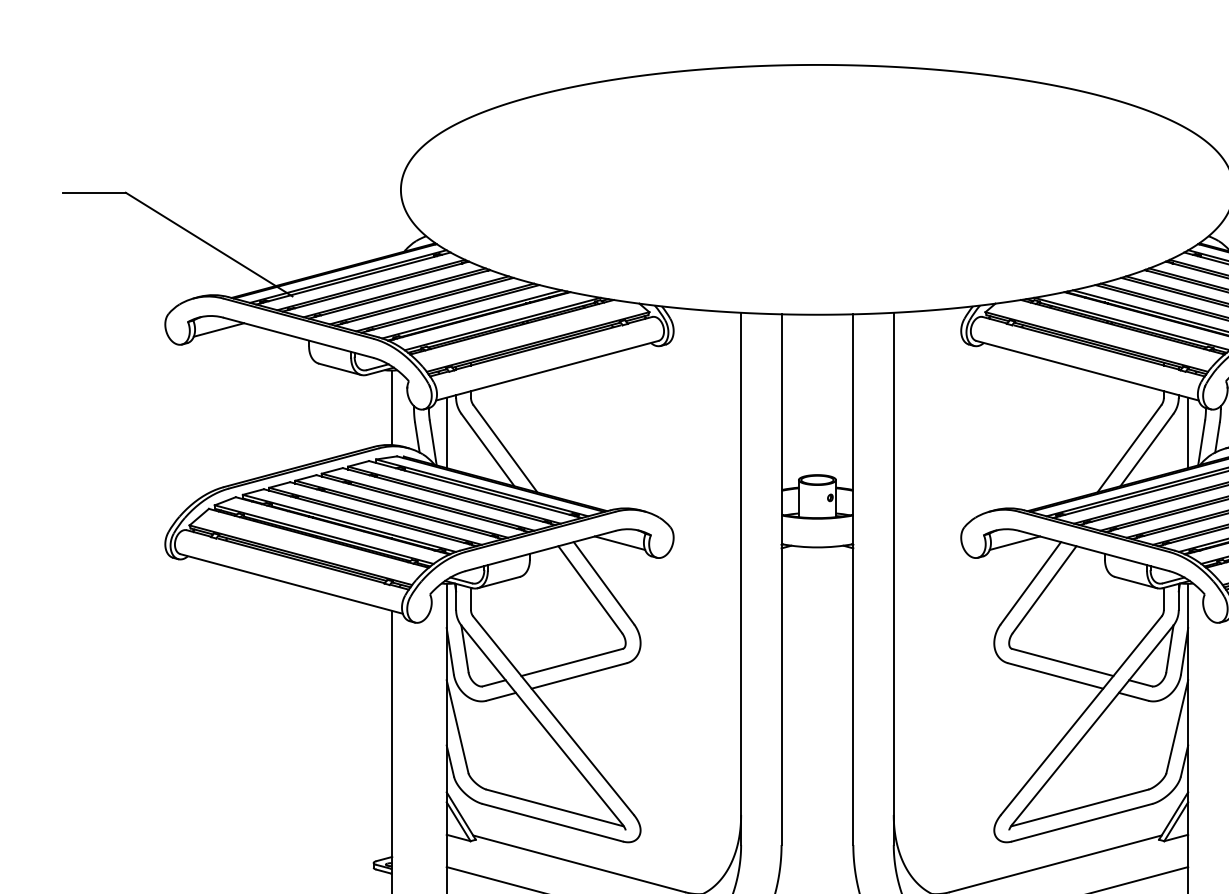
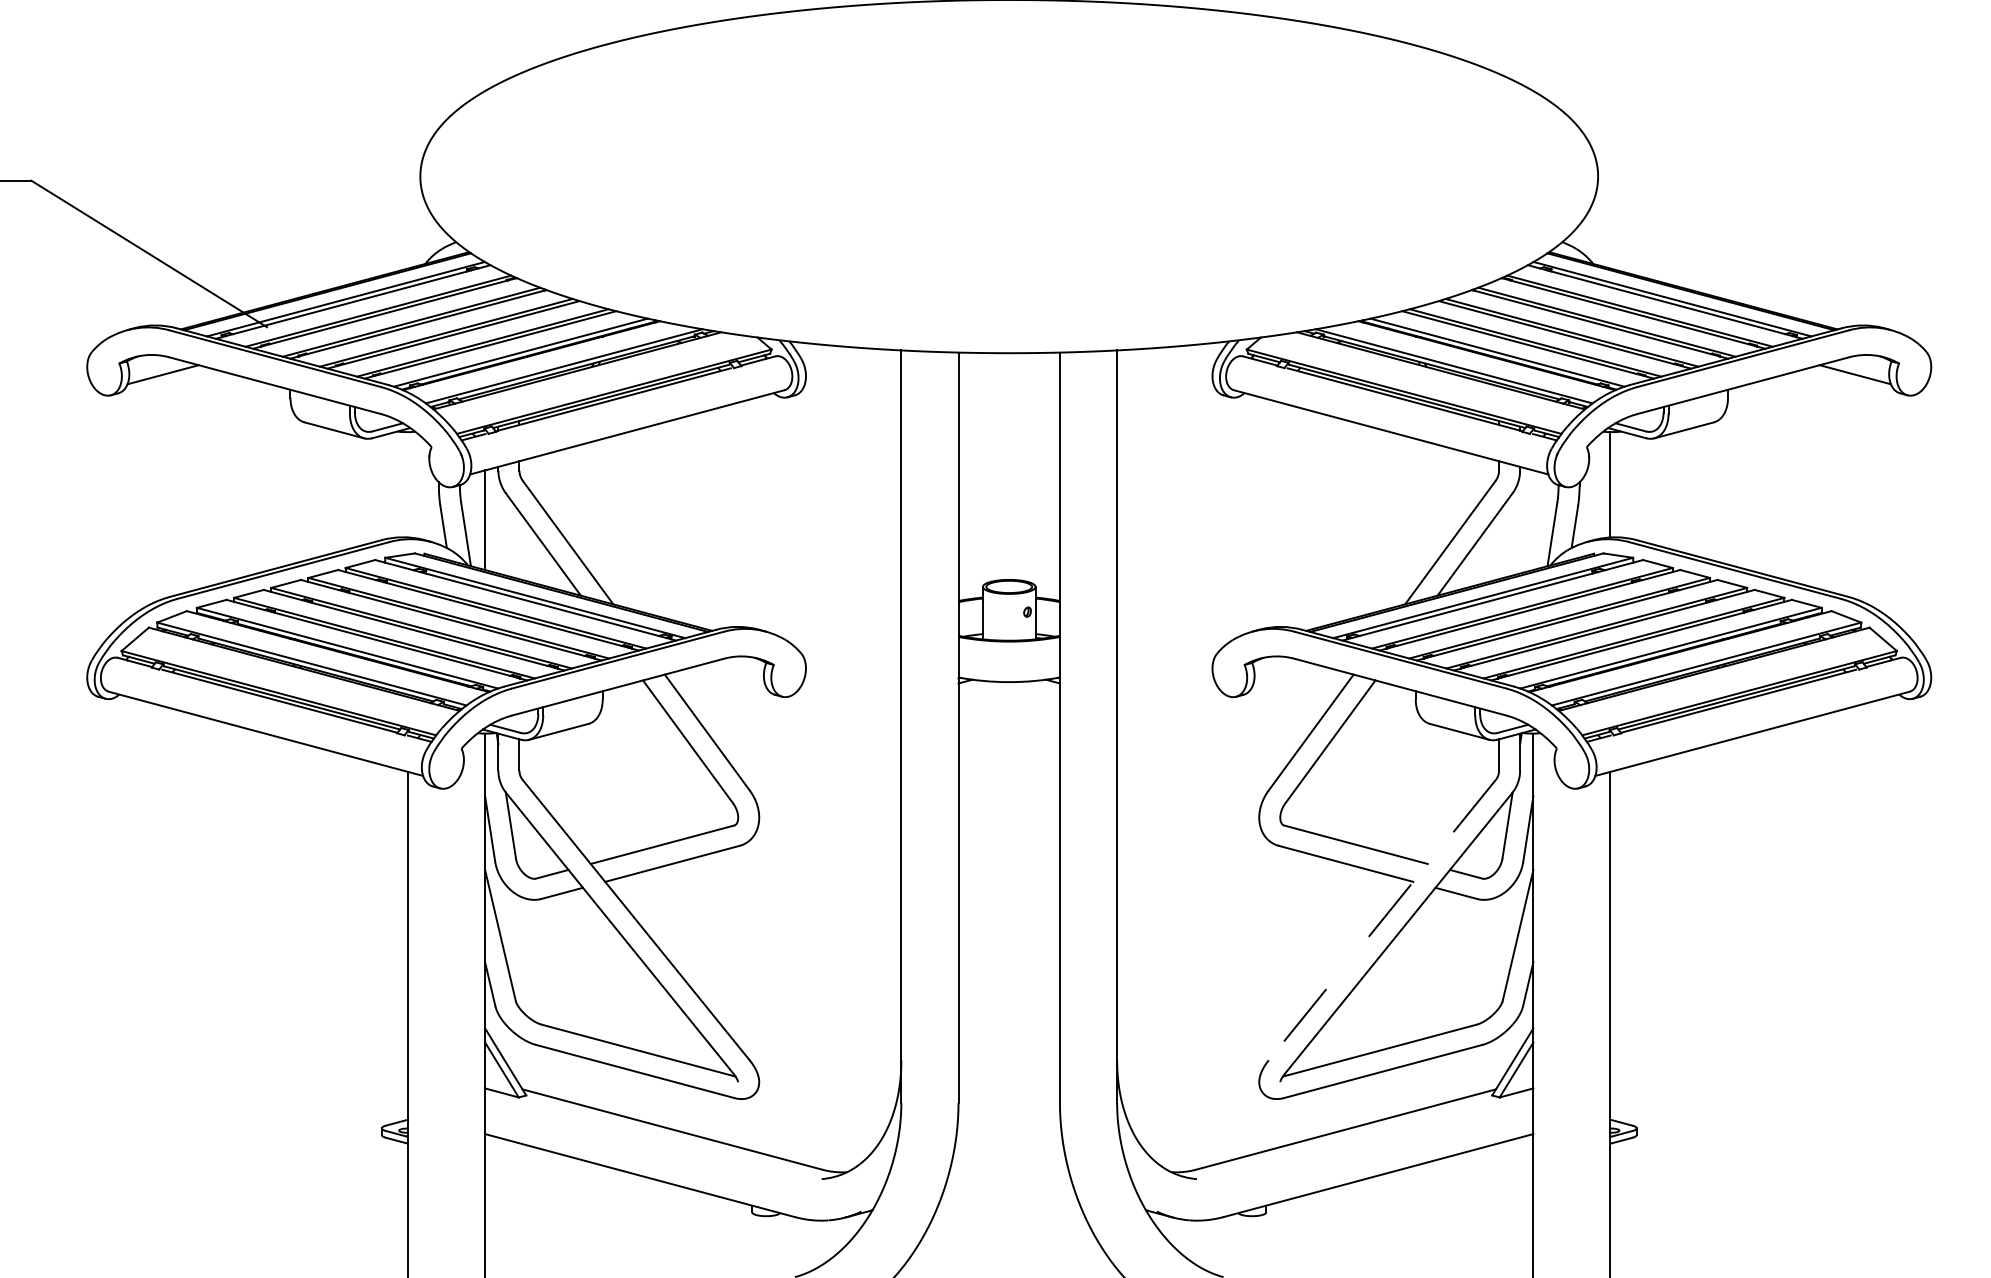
line: (392, 407) -> (408, 484), removed
line: (1188, 433) -> (1533, 520), removed
line: (619, 542) -> (729, 675), removed
line: (1014, 542) -> (1288, 675), removed
line: (1081, 716) -> (1382, 920), solid -> dashed

